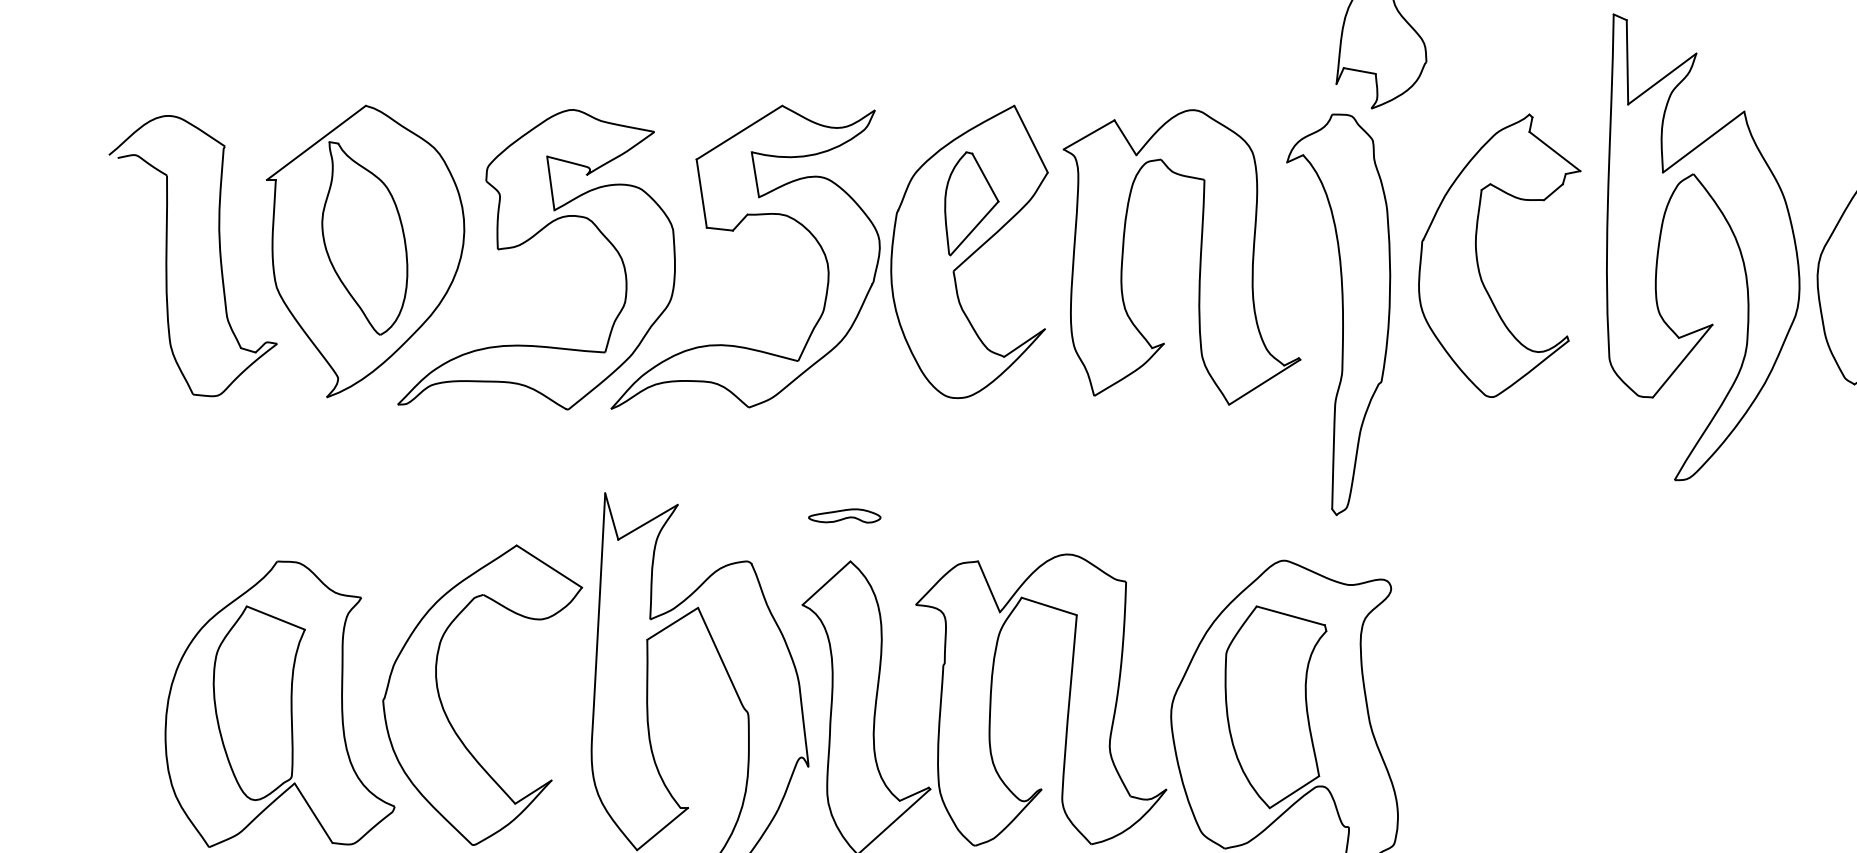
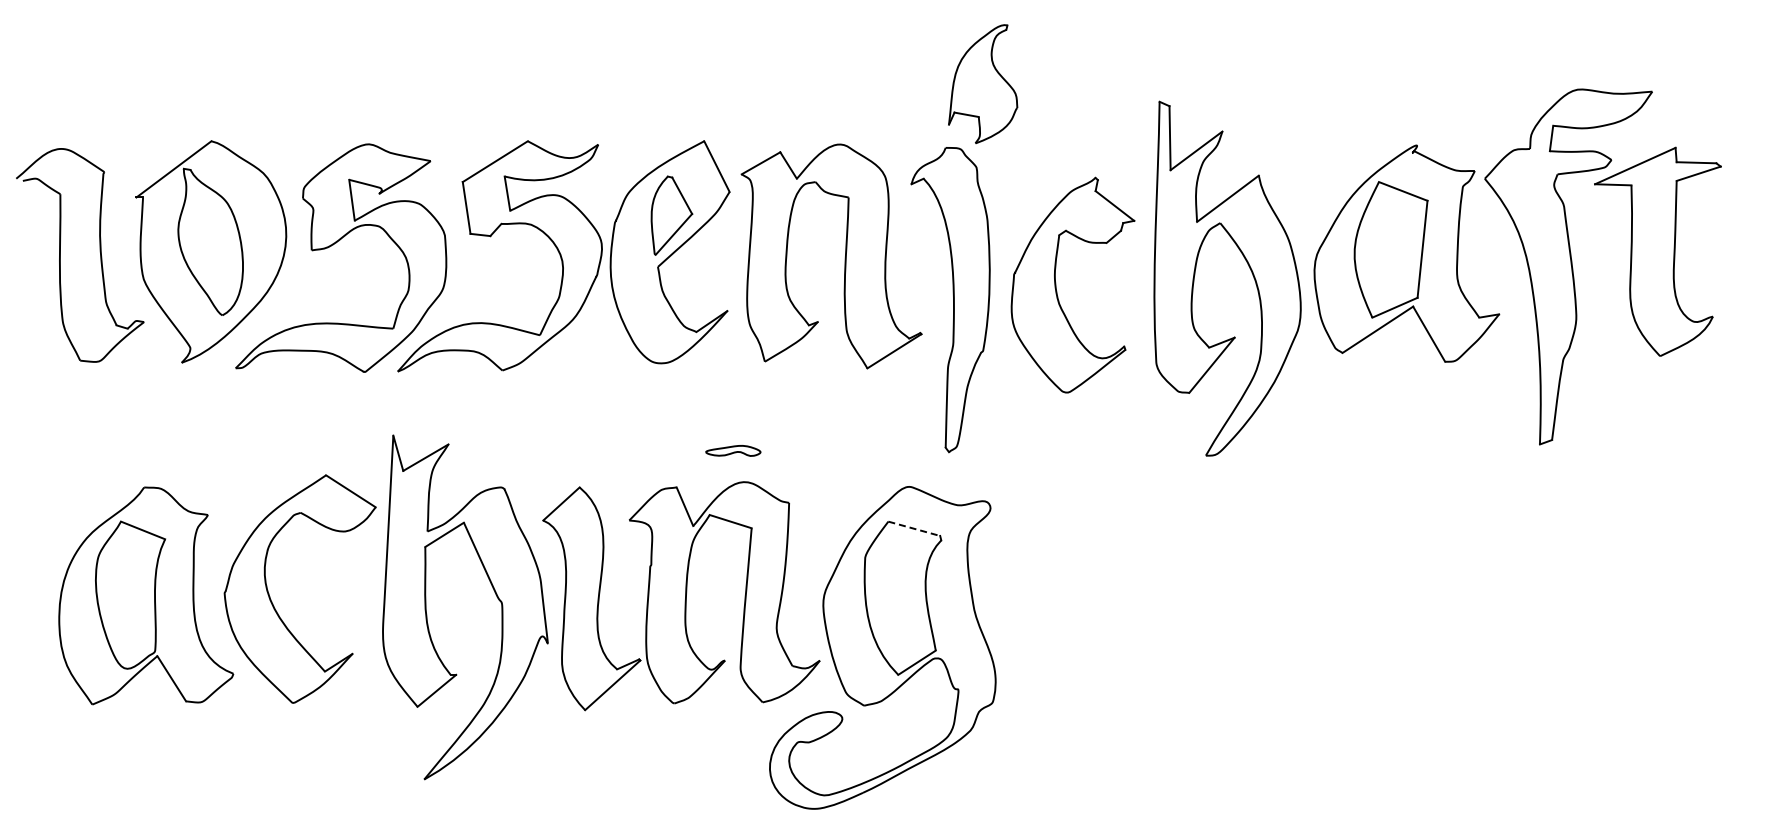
part: (1732, 233) -> (1249, 268), moved
part: (1478, 254) -> (1056, 284), moved
part: (844, 515) -> (733, 450), moved
line: (1291, 615) -> (914, 528), solid -> dashed

